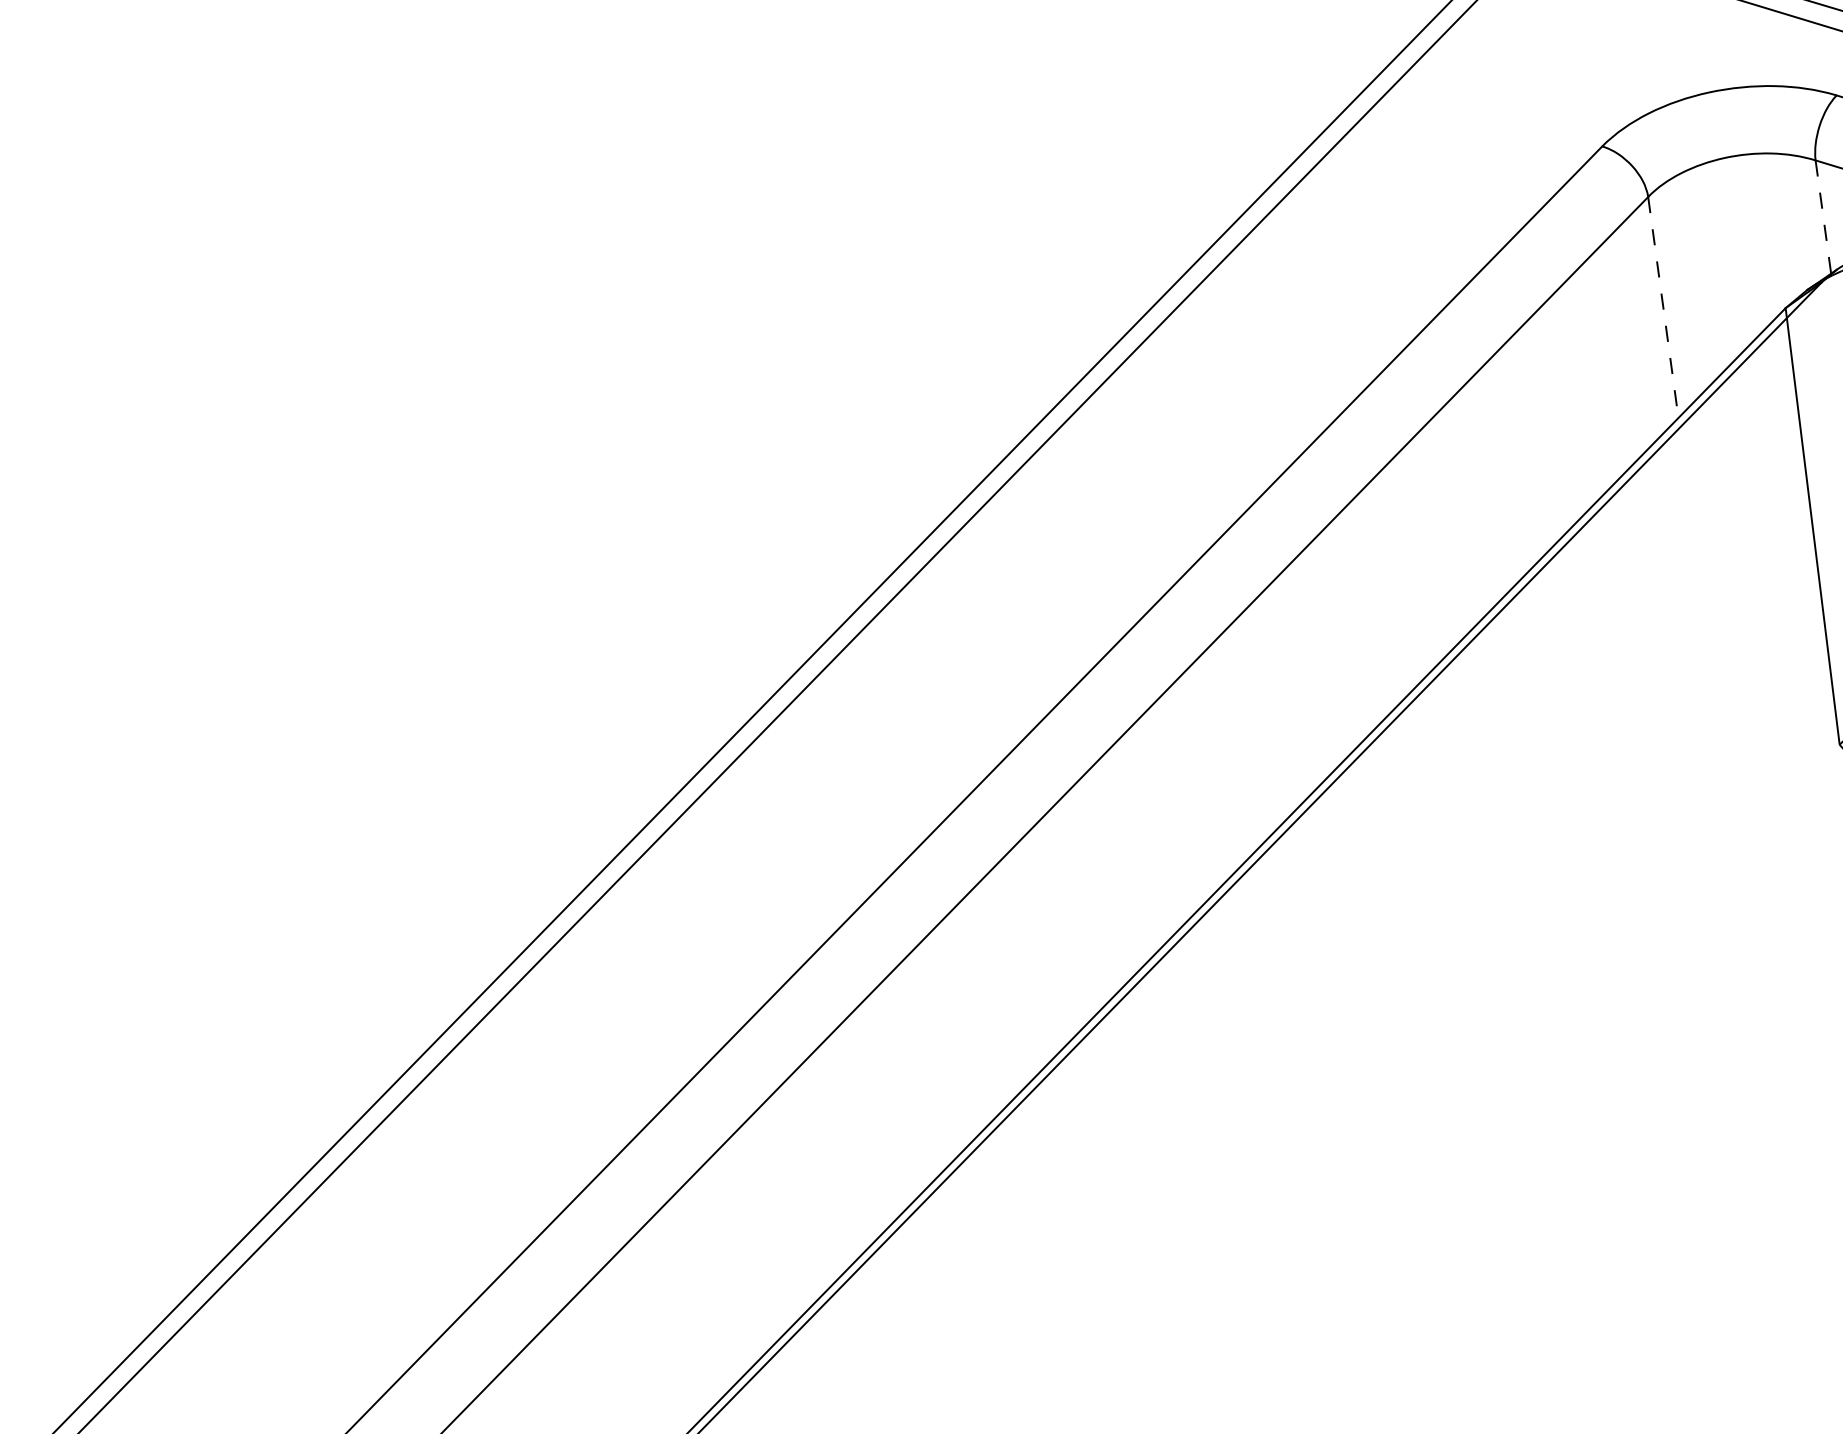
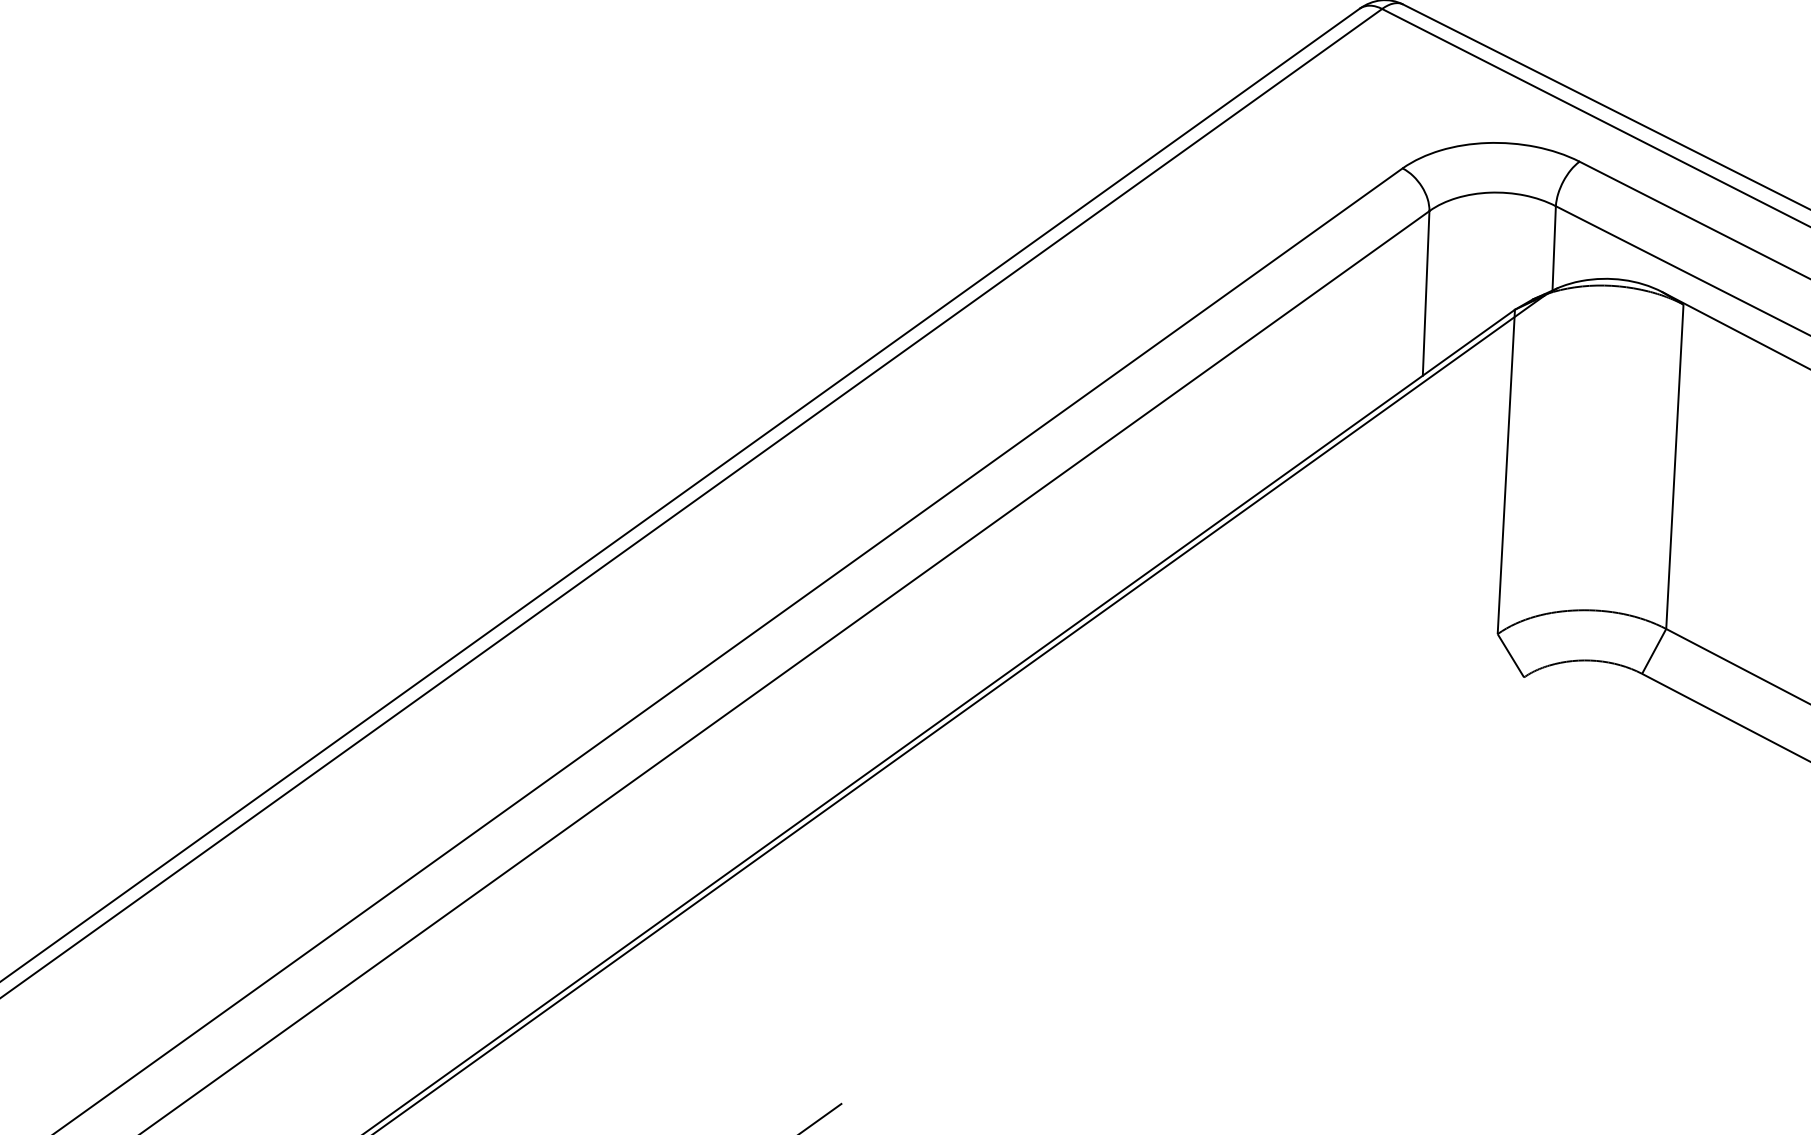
line: (1823, 217) -> (1554, 248), dashed -> solid
line: (1663, 307) -> (1426, 293), dashed -> solid

